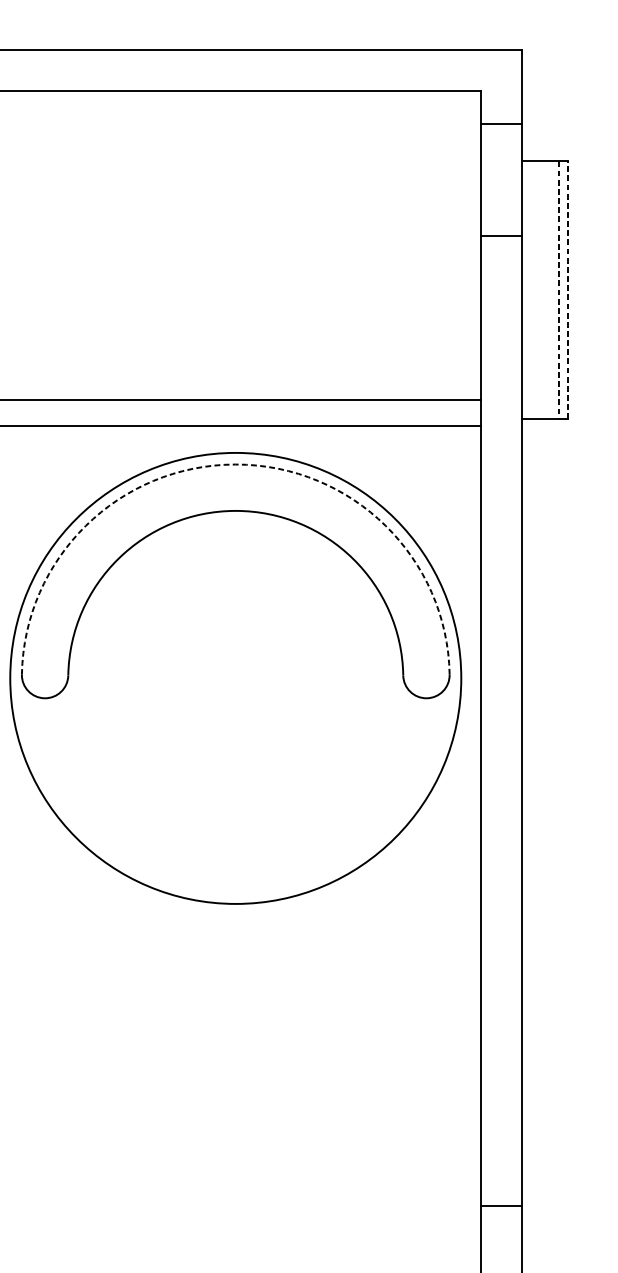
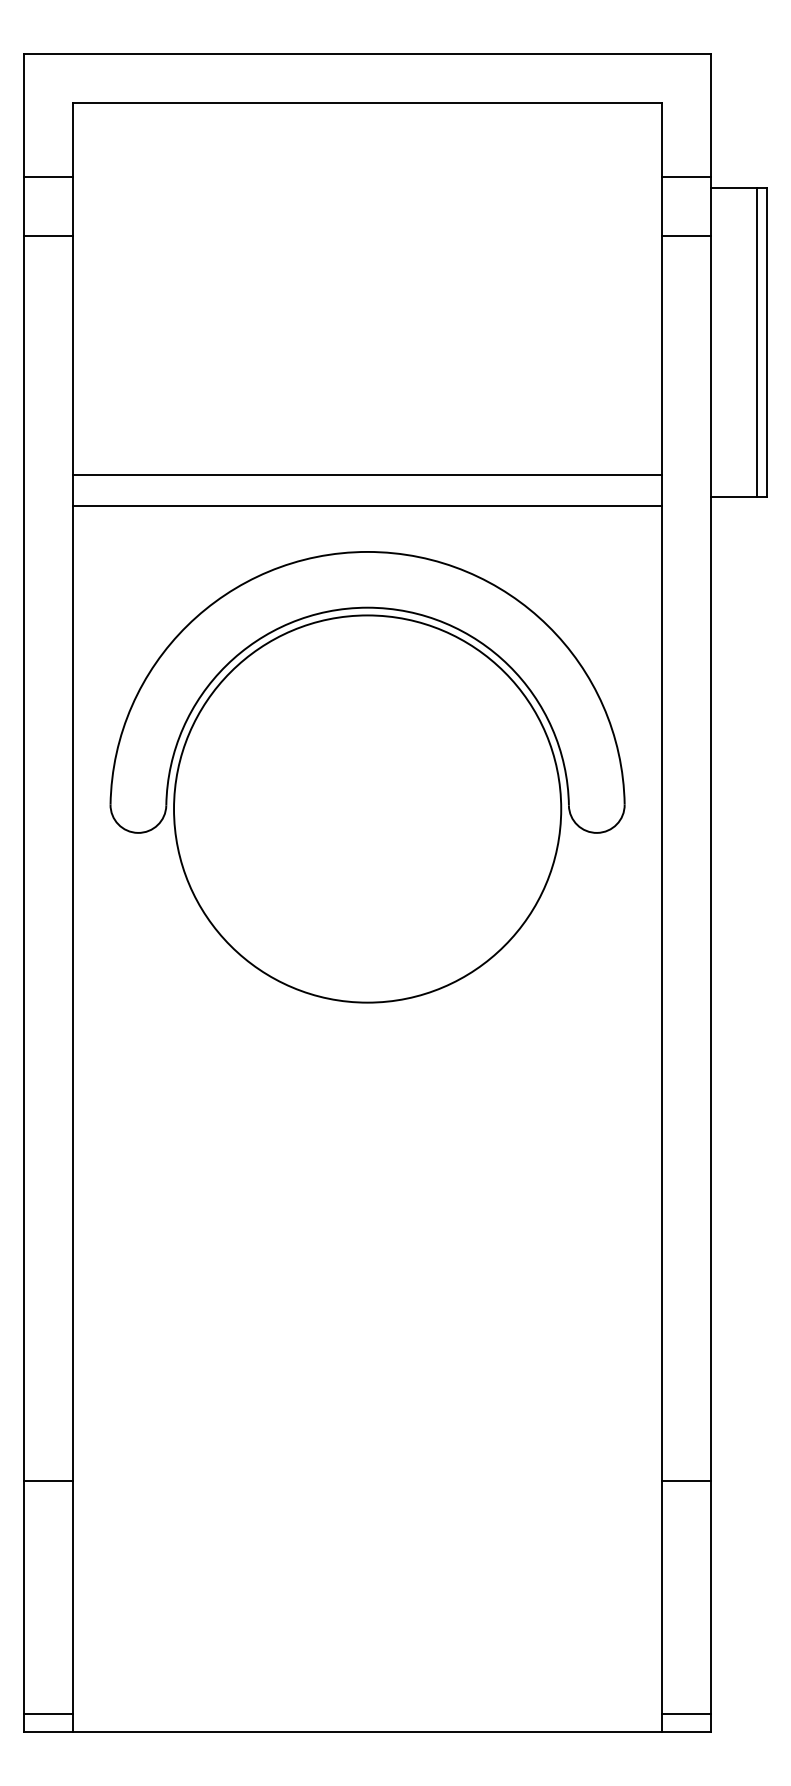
line: (501, 123) -> (686, 177), moved
line: (501, 236) -> (686, 236), moved
line: (559, 290) -> (756, 342), dashed -> solid
line: (568, 290) -> (767, 342), dashed -> solid
arc: (235, 464) -> (367, 551), dashed -> solid
circle: (235, 677) -> (367, 808), size x0.71
line: (501, 1206) -> (686, 1480), moved

